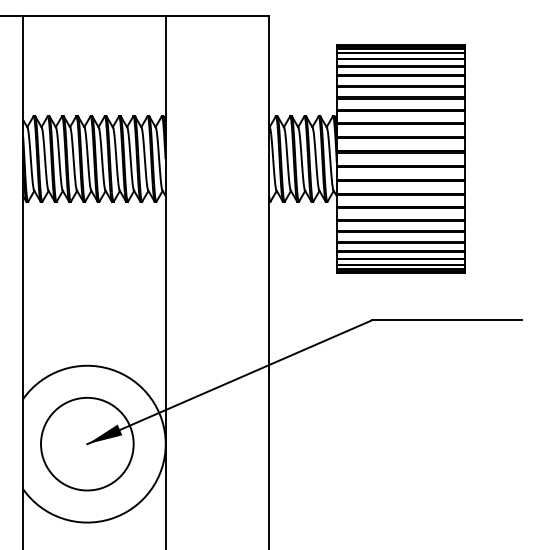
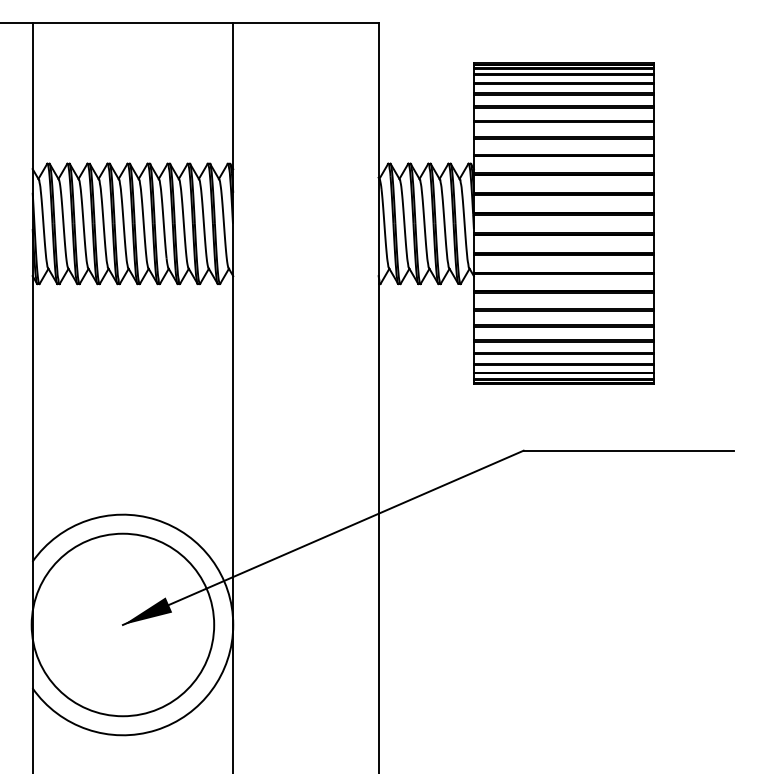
circle: (87, 443) -> (123, 624), size x1.4

